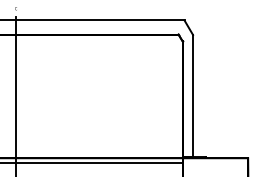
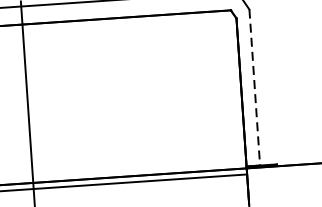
line: (193, 95) -> (255, 87), solid -> dashed

